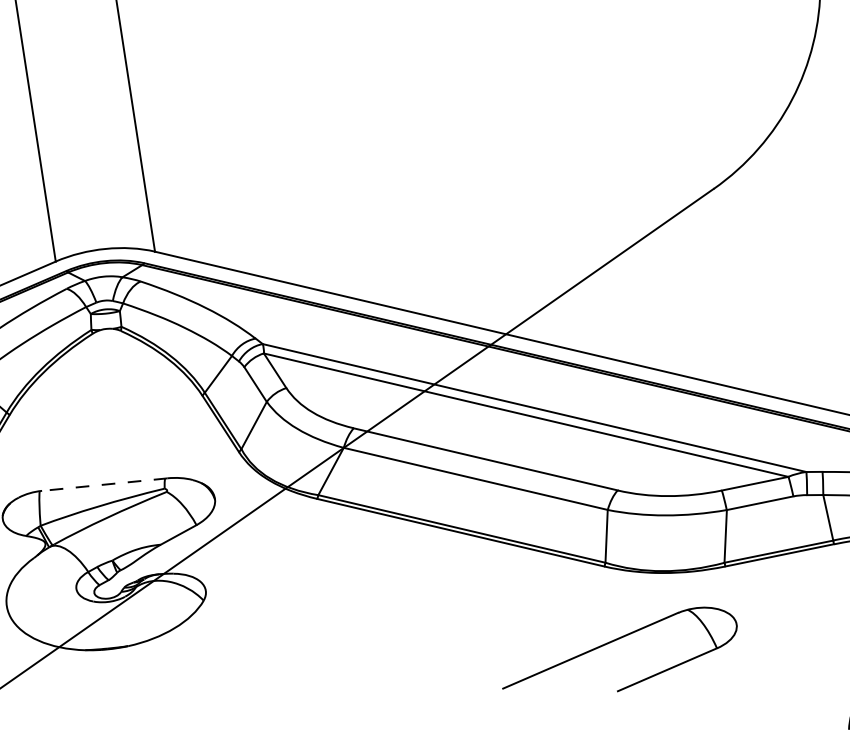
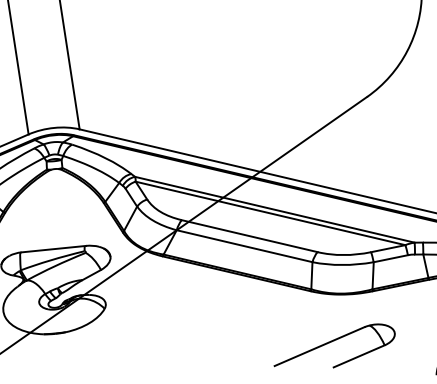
line: (104, 485) -> (53, 249), dashed -> solid
part: (619, 648) -> (334, 345), moved

